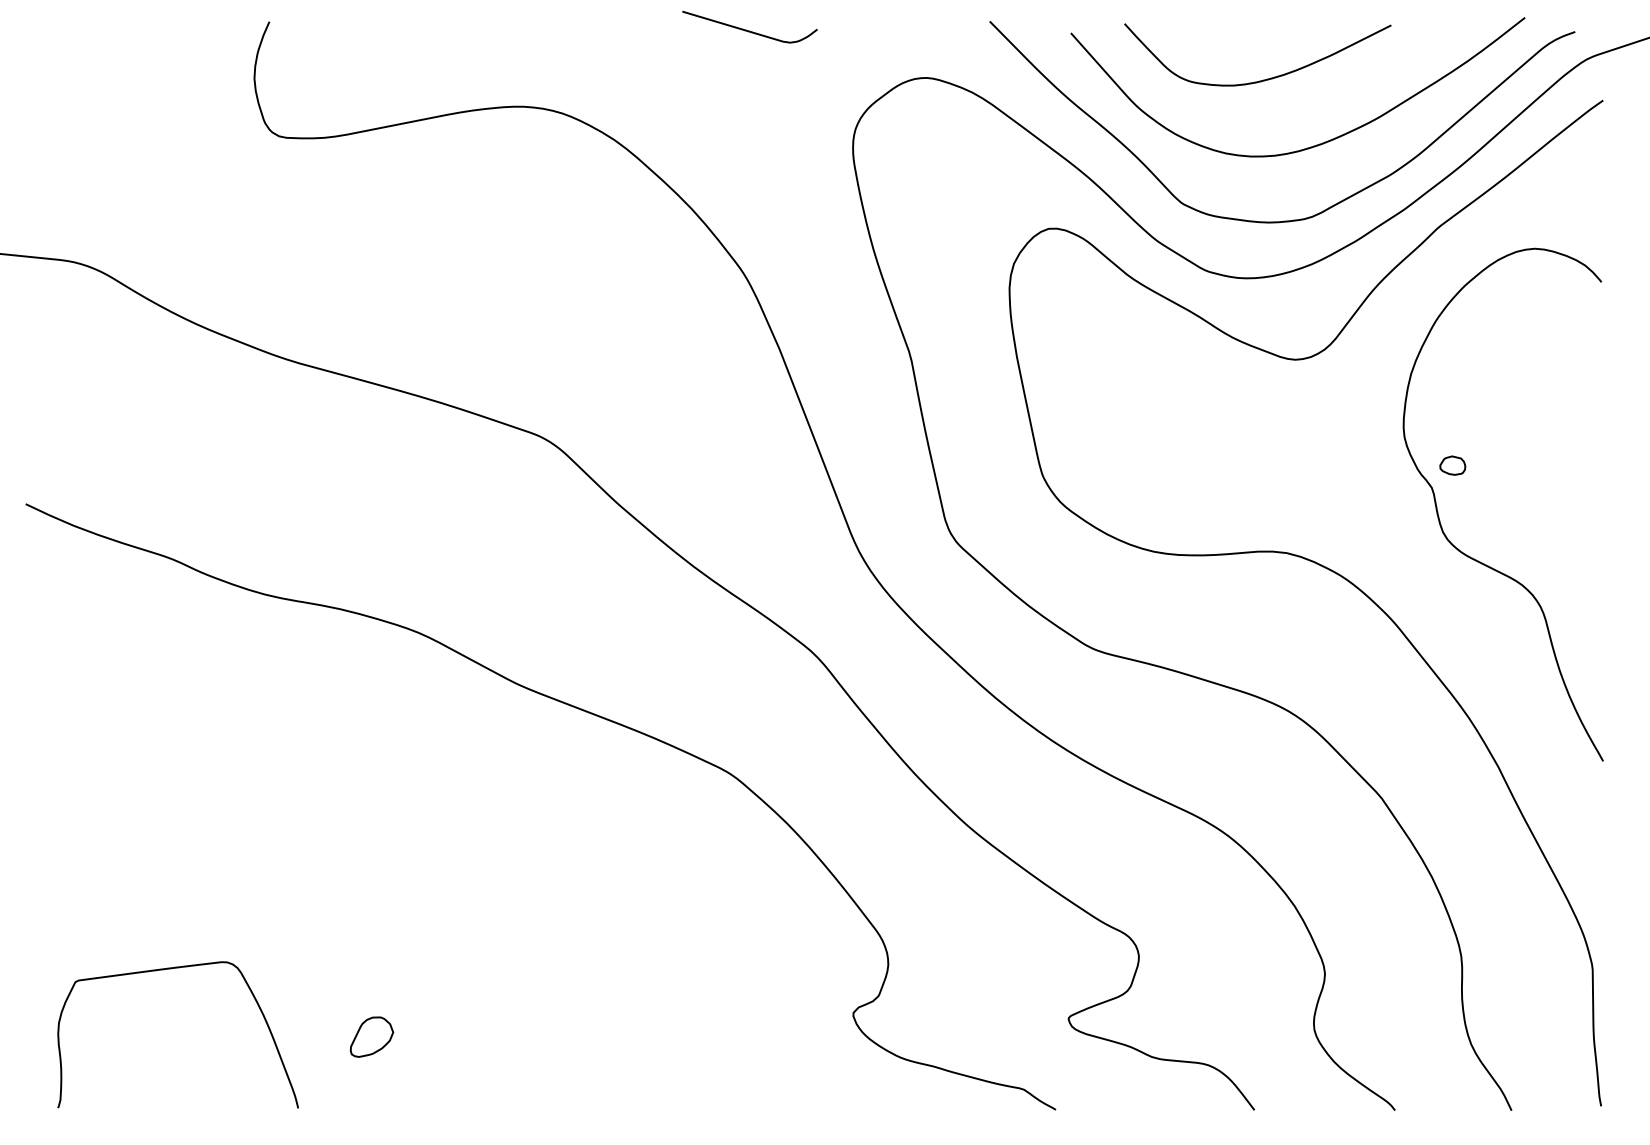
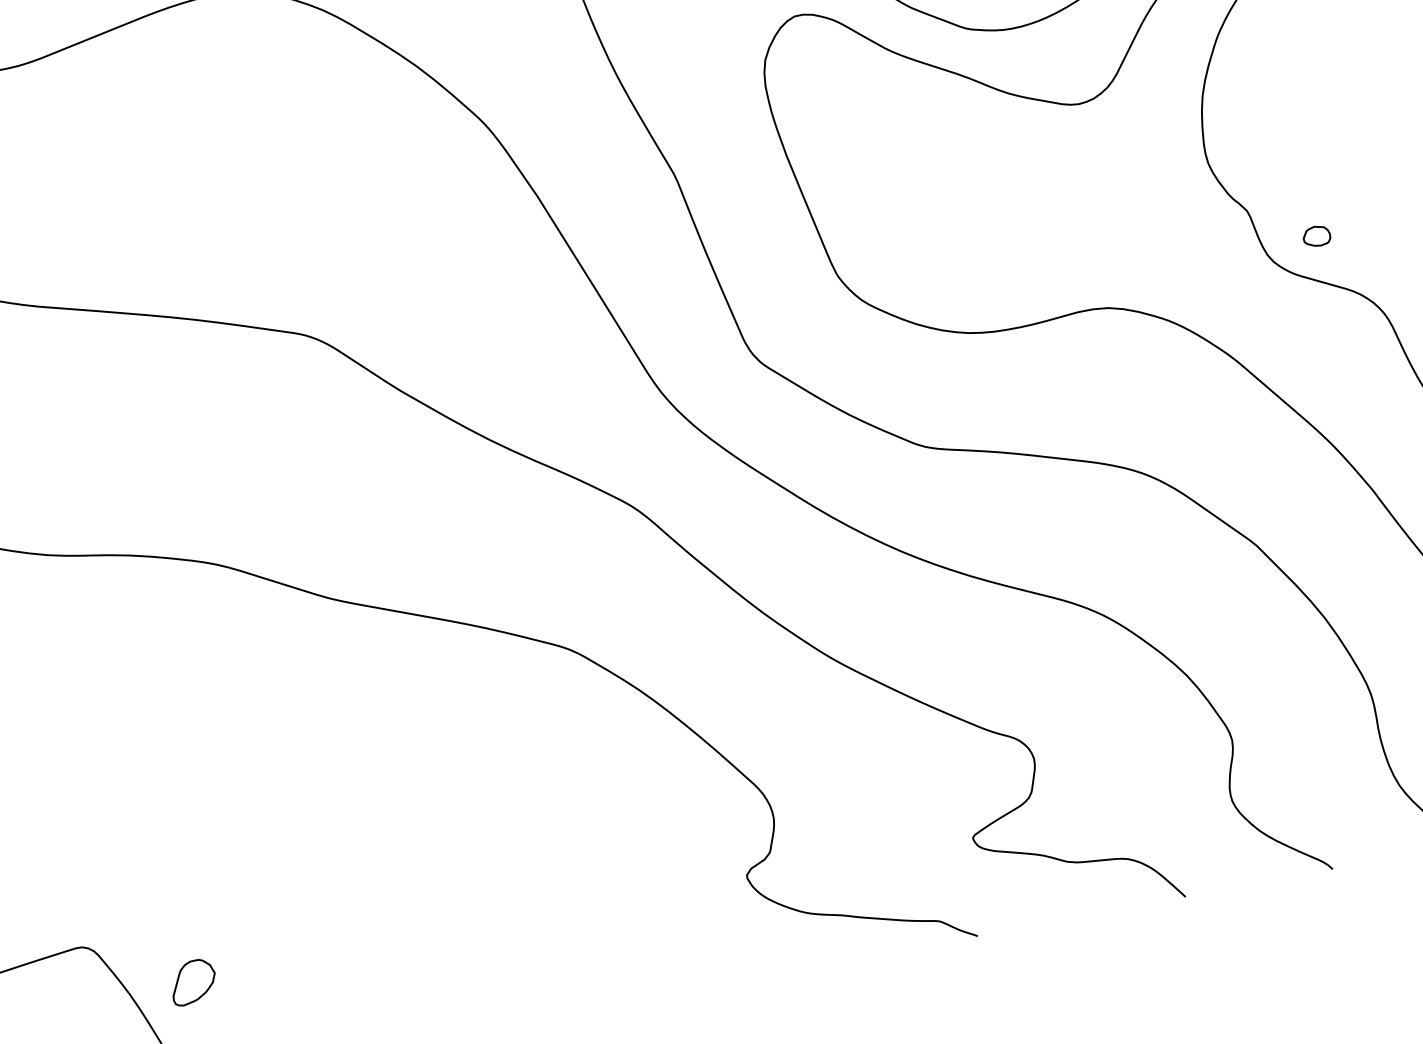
part: (1452, 465) -> (1316, 236), moved
part: (371, 1036) -> (192, 981), moved

